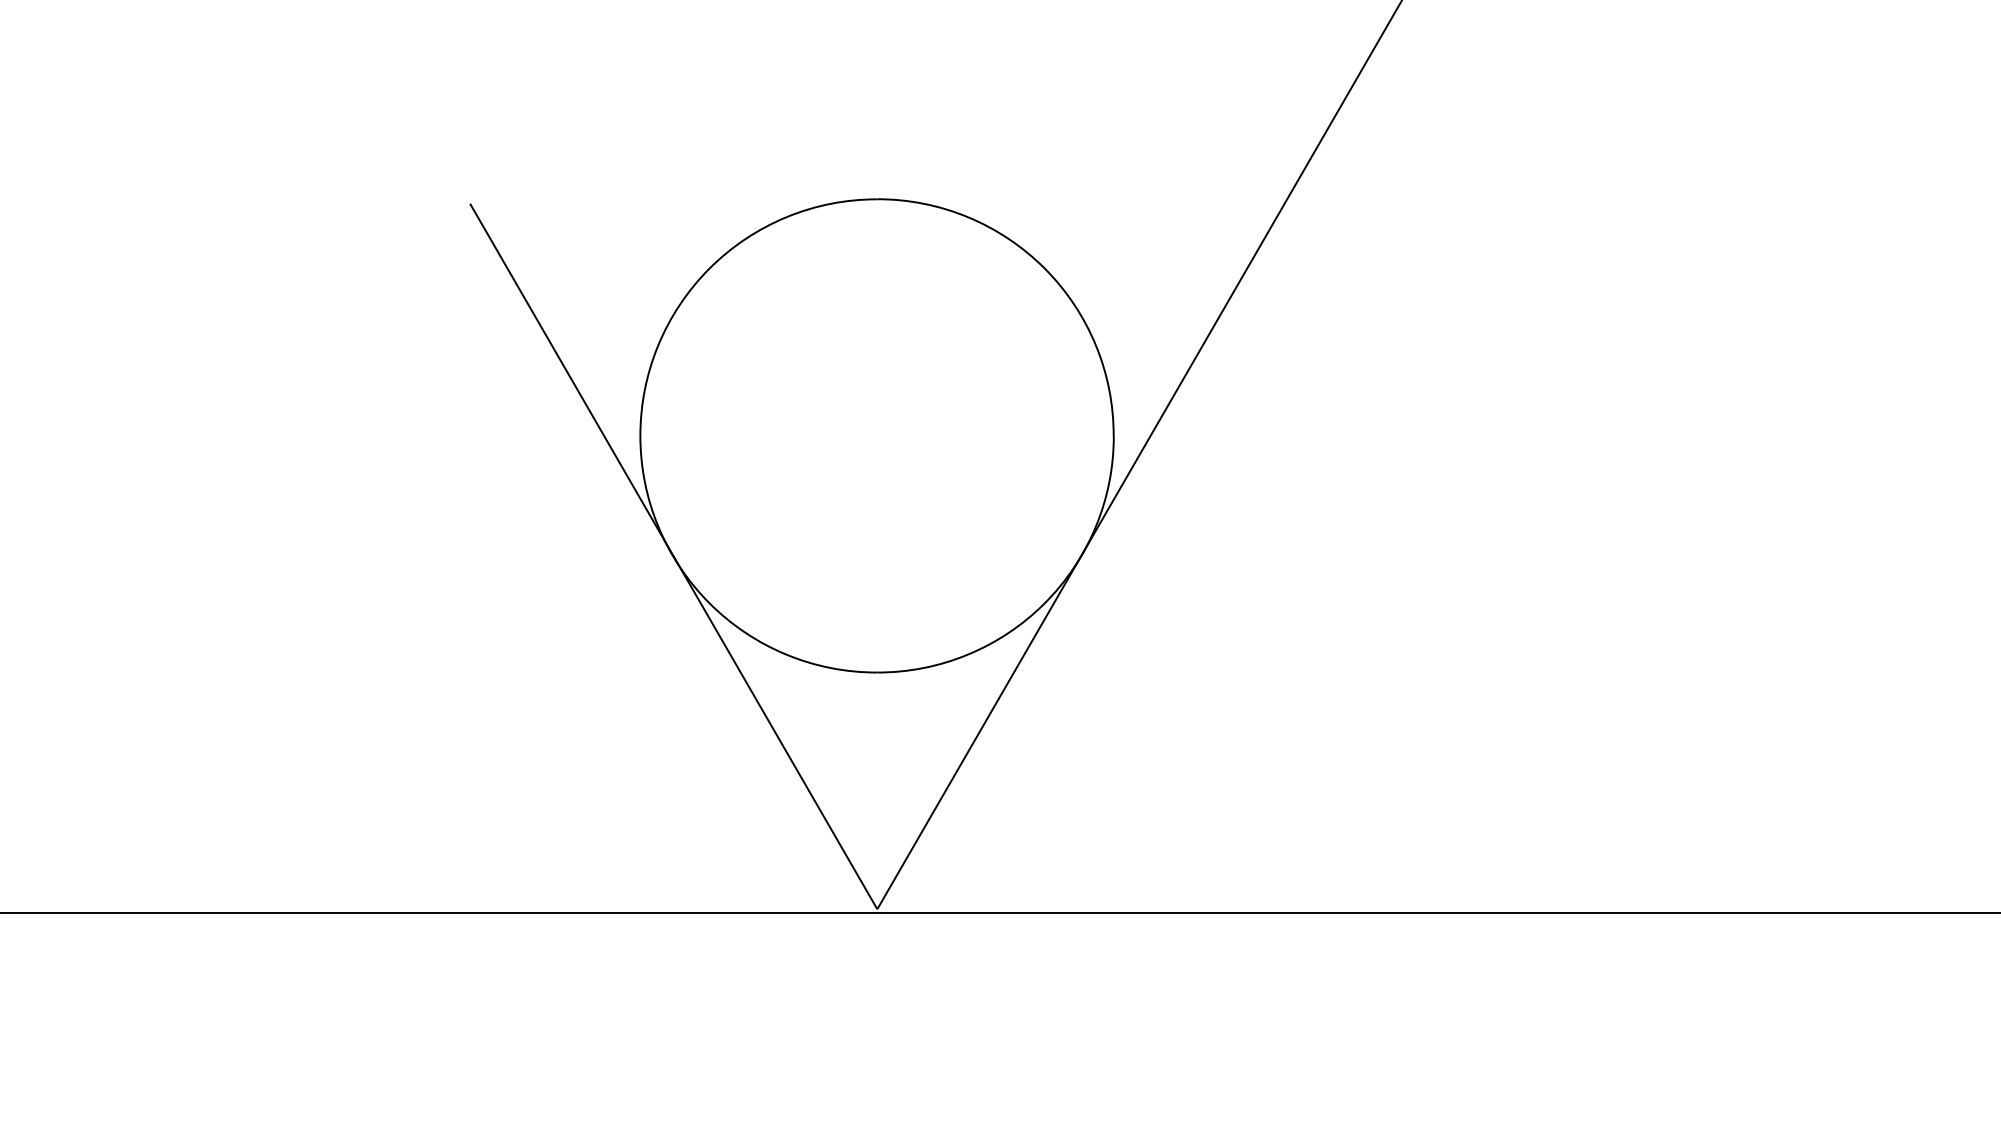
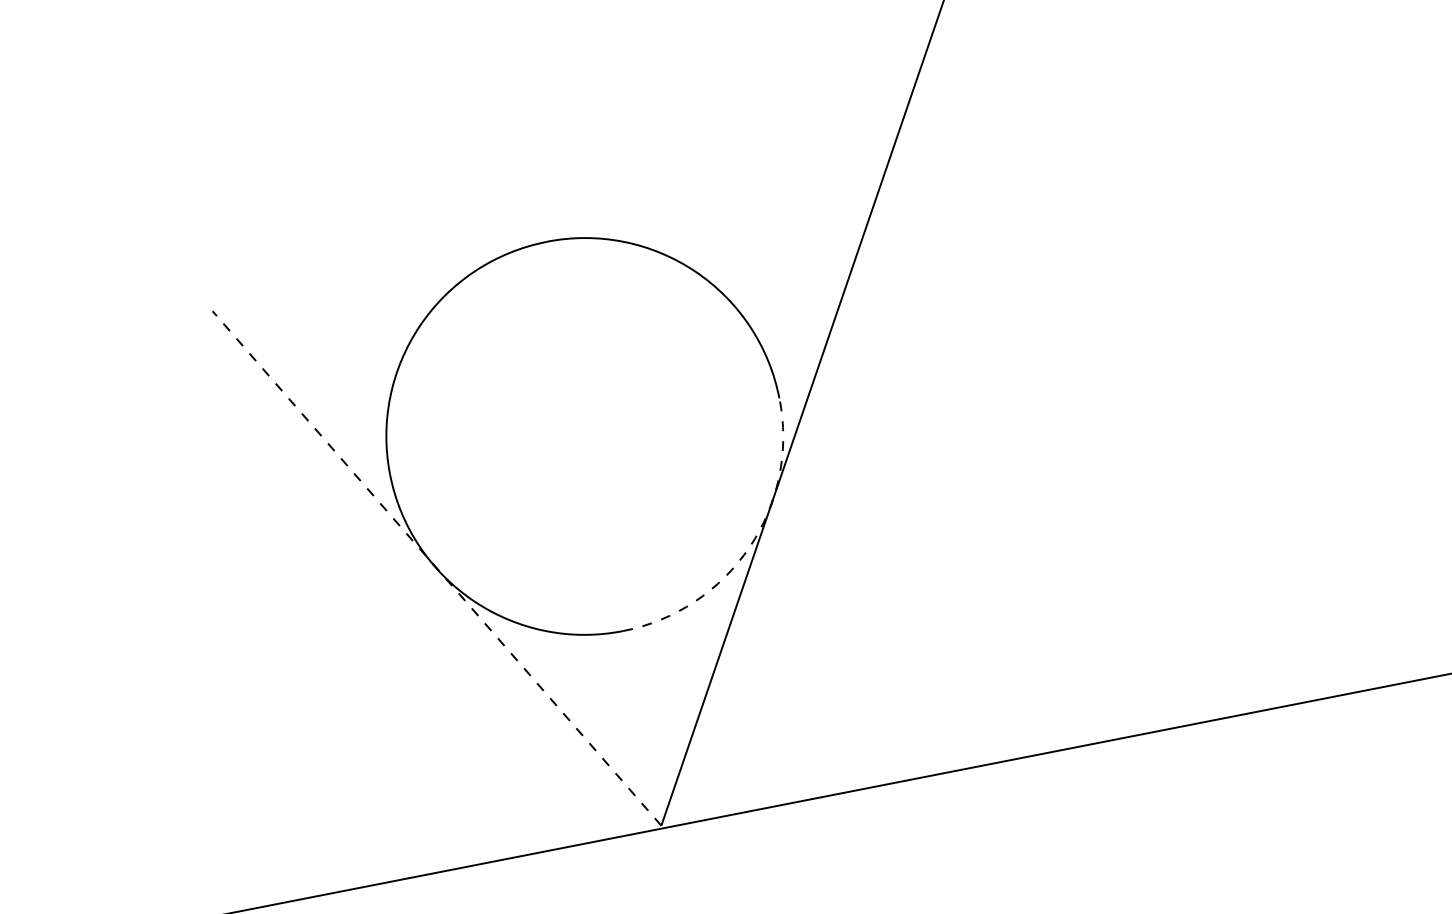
line: (673, 556) -> (436, 568), solid -> dashed
arc: (1044, 603) -> (749, 547), solid -> dashed

